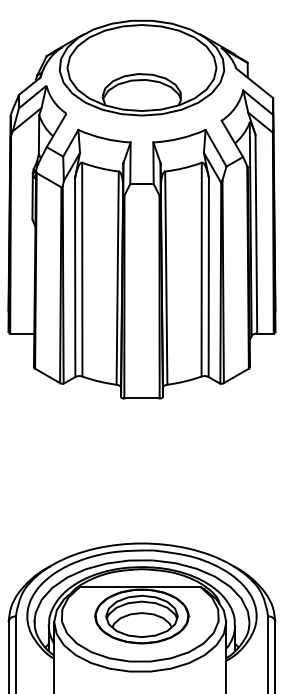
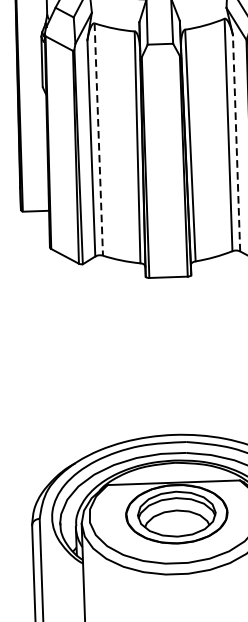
line: (82, 269) -> (98, 139), solid -> dashed
line: (208, 277) -> (236, 143), solid -> dashed

